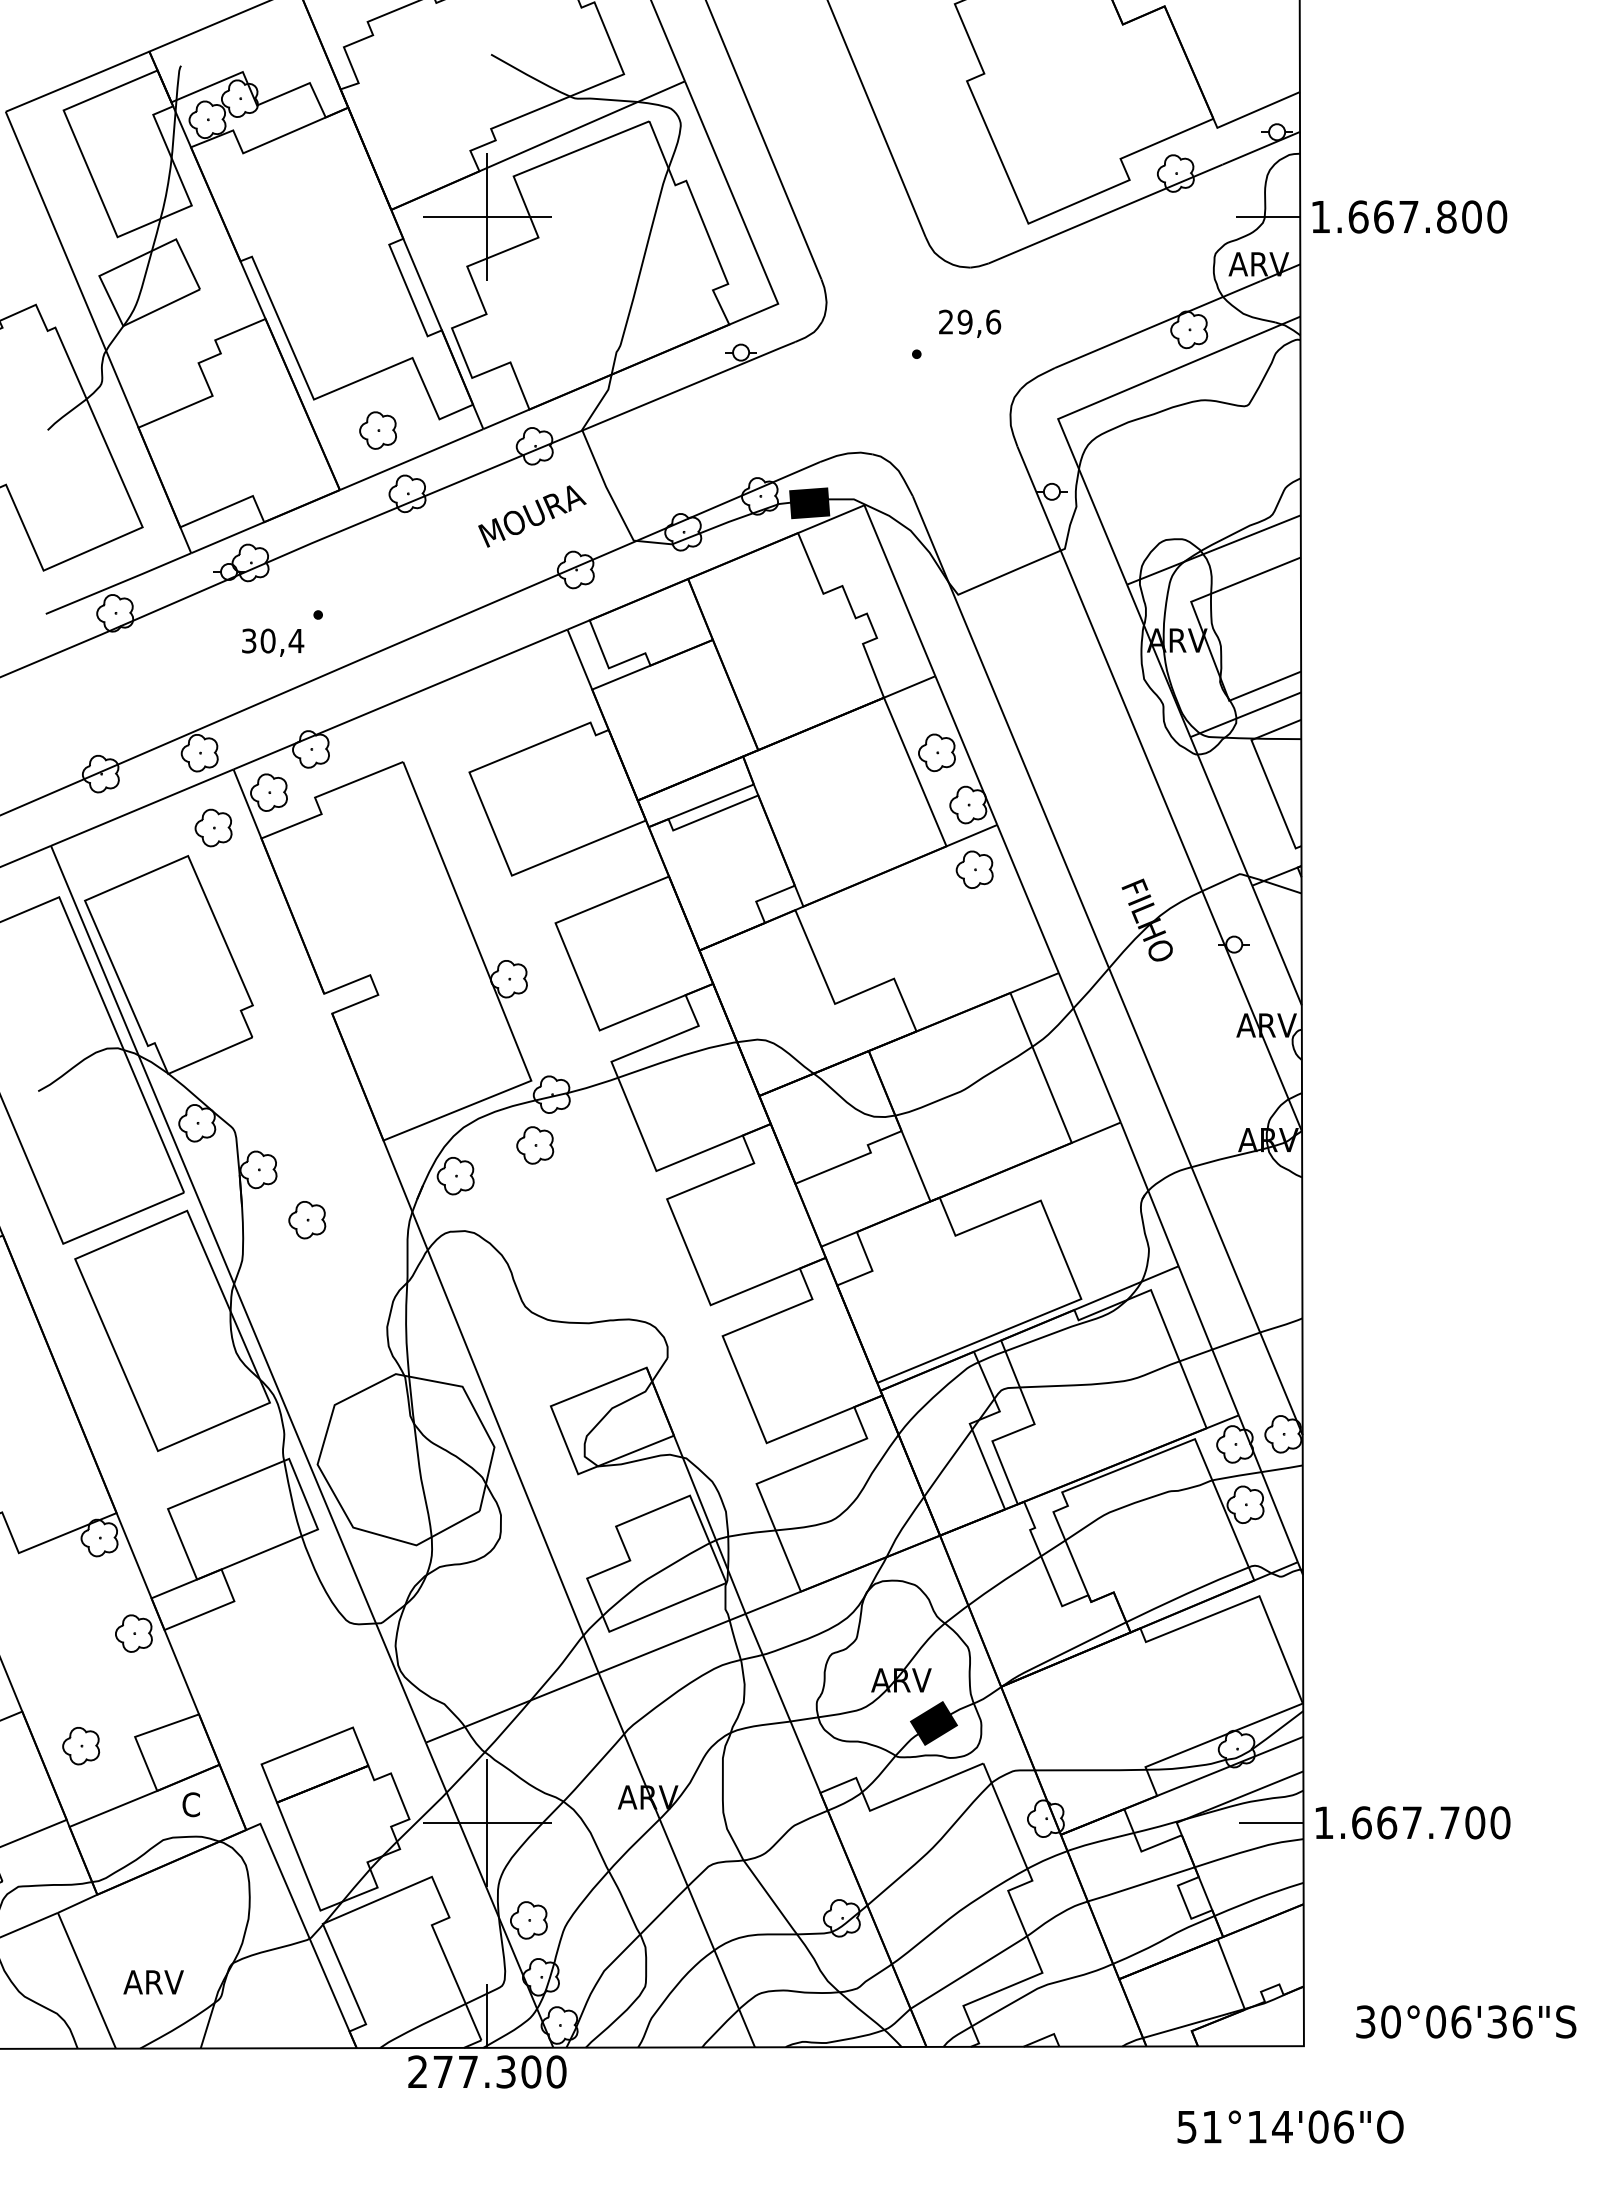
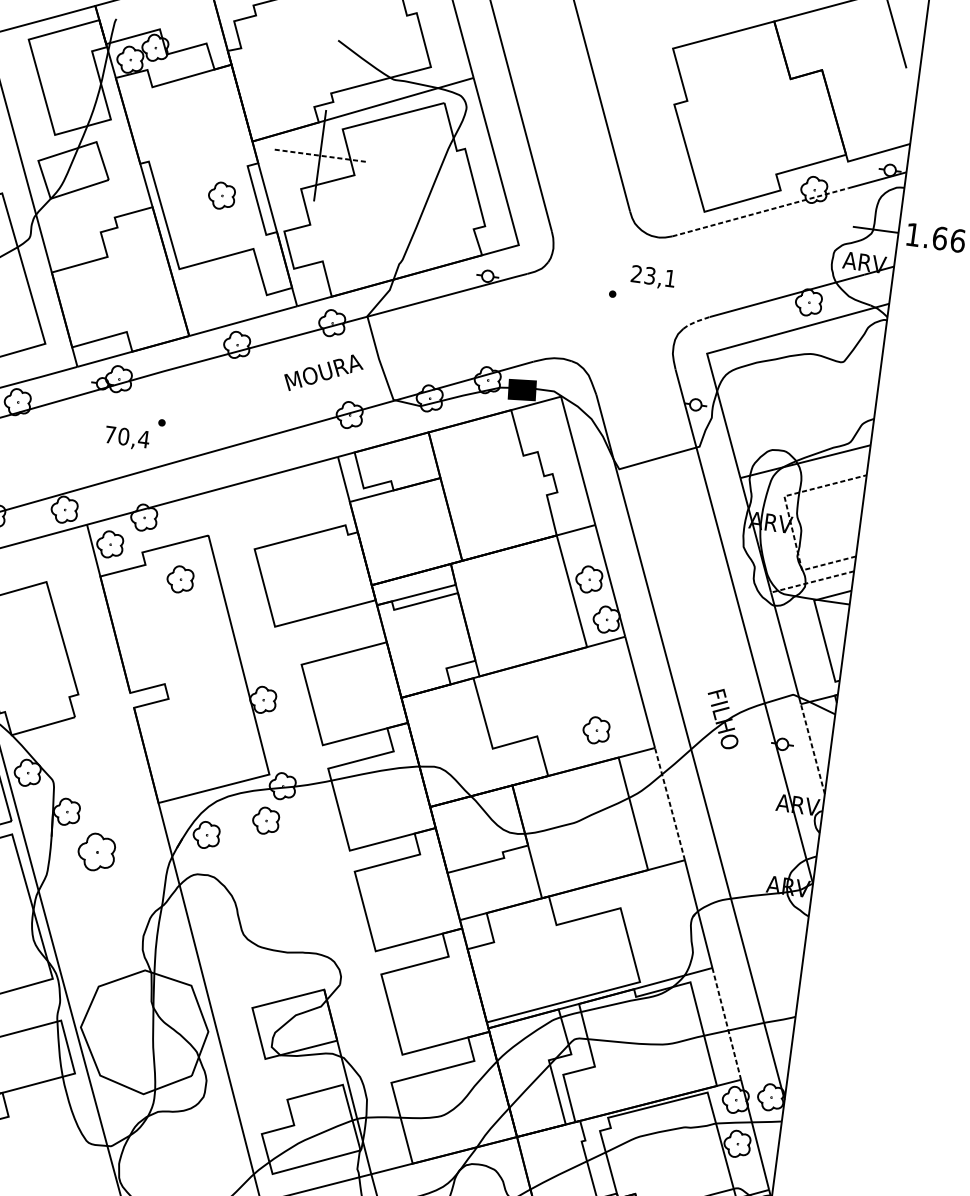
line: (1105, 214) -> (760, 212), solid -> dashed
line: (486, 217) -> (319, 155), solid -> dashed
text: (979, 321) -> (660, 276), 29,6 -> 23,1
line: (1037, 376) -> (696, 321), solid -> dashed
part: (377, 430) -> (221, 195), moved
line: (1202, 632) -> (789, 519), solid -> dashed
text: (249, 640) -> (110, 434), 30,4 -> 70,4
line: (1245, 714) -> (812, 581), solid -> dashed
part: (213, 827) -> (180, 579), moved
part: (974, 869) -> (596, 730), moved
line: (1277, 945) -> (813, 749), solid -> dashed
line: (1090, 1048) -> (670, 804), solid -> dashed
part: (307, 1220) -> (96, 852), size x1.4
line: (1208, 1341) -> (726, 1024), solid -> dashed

